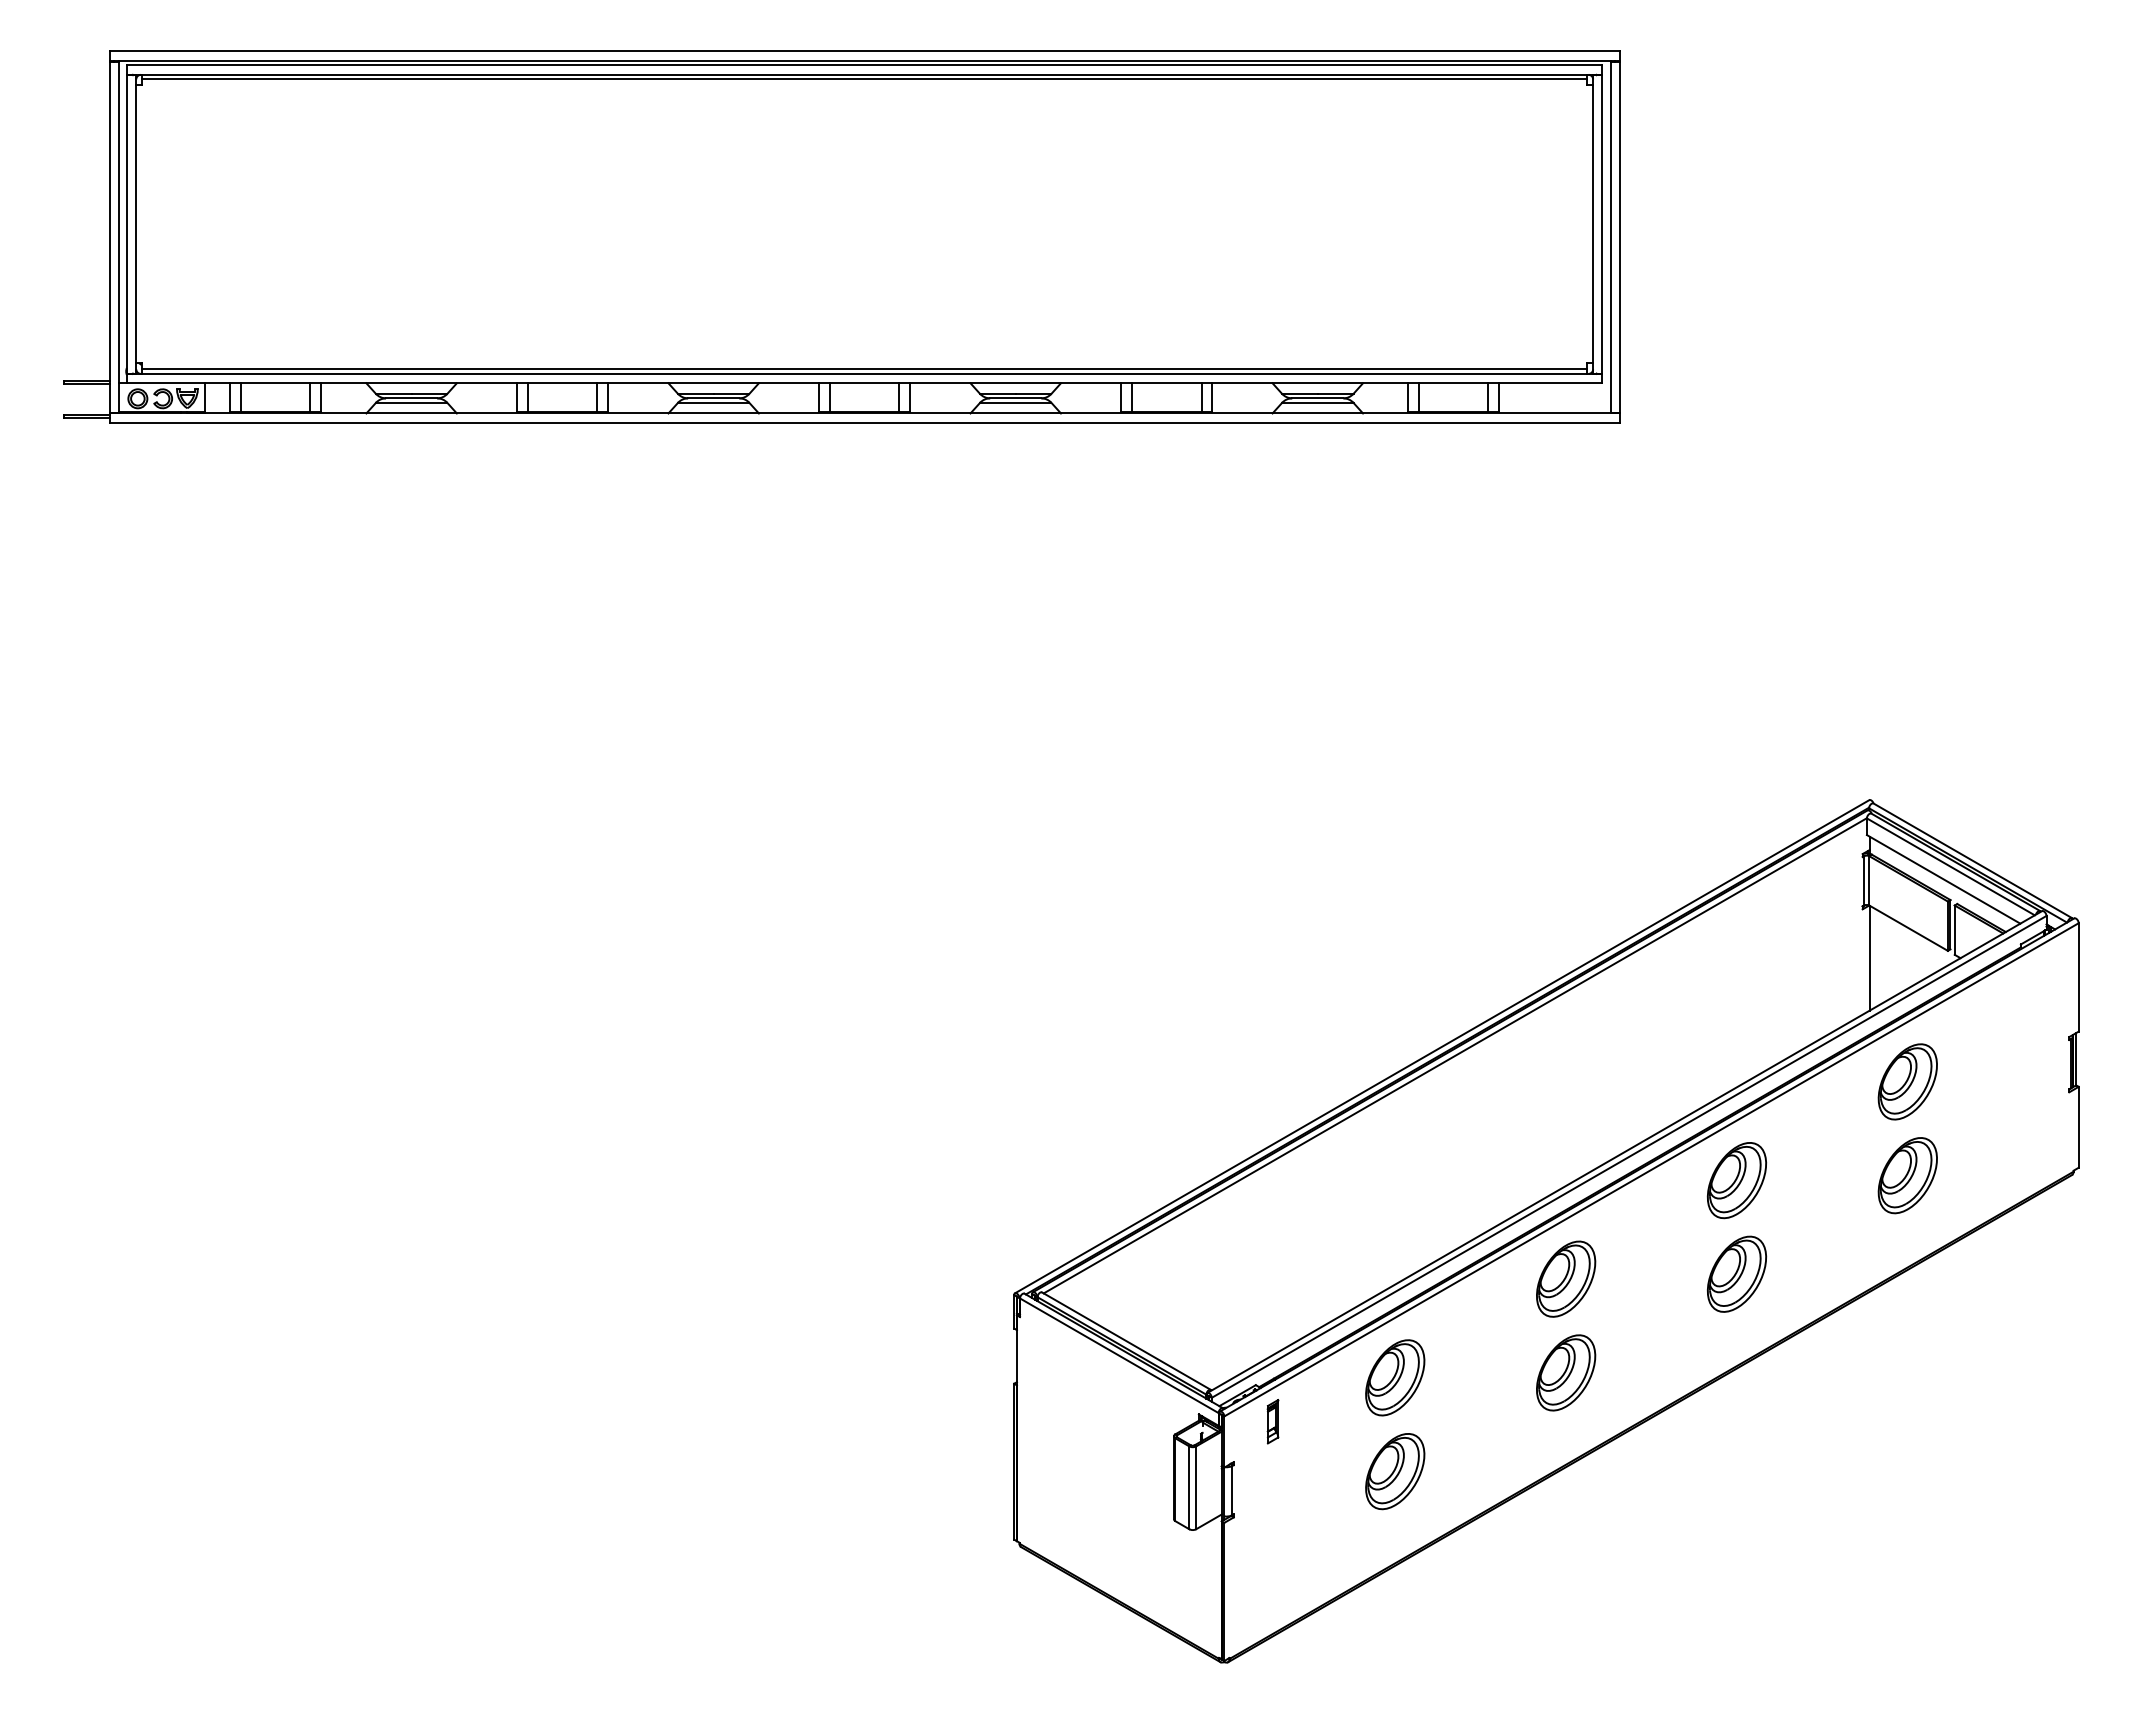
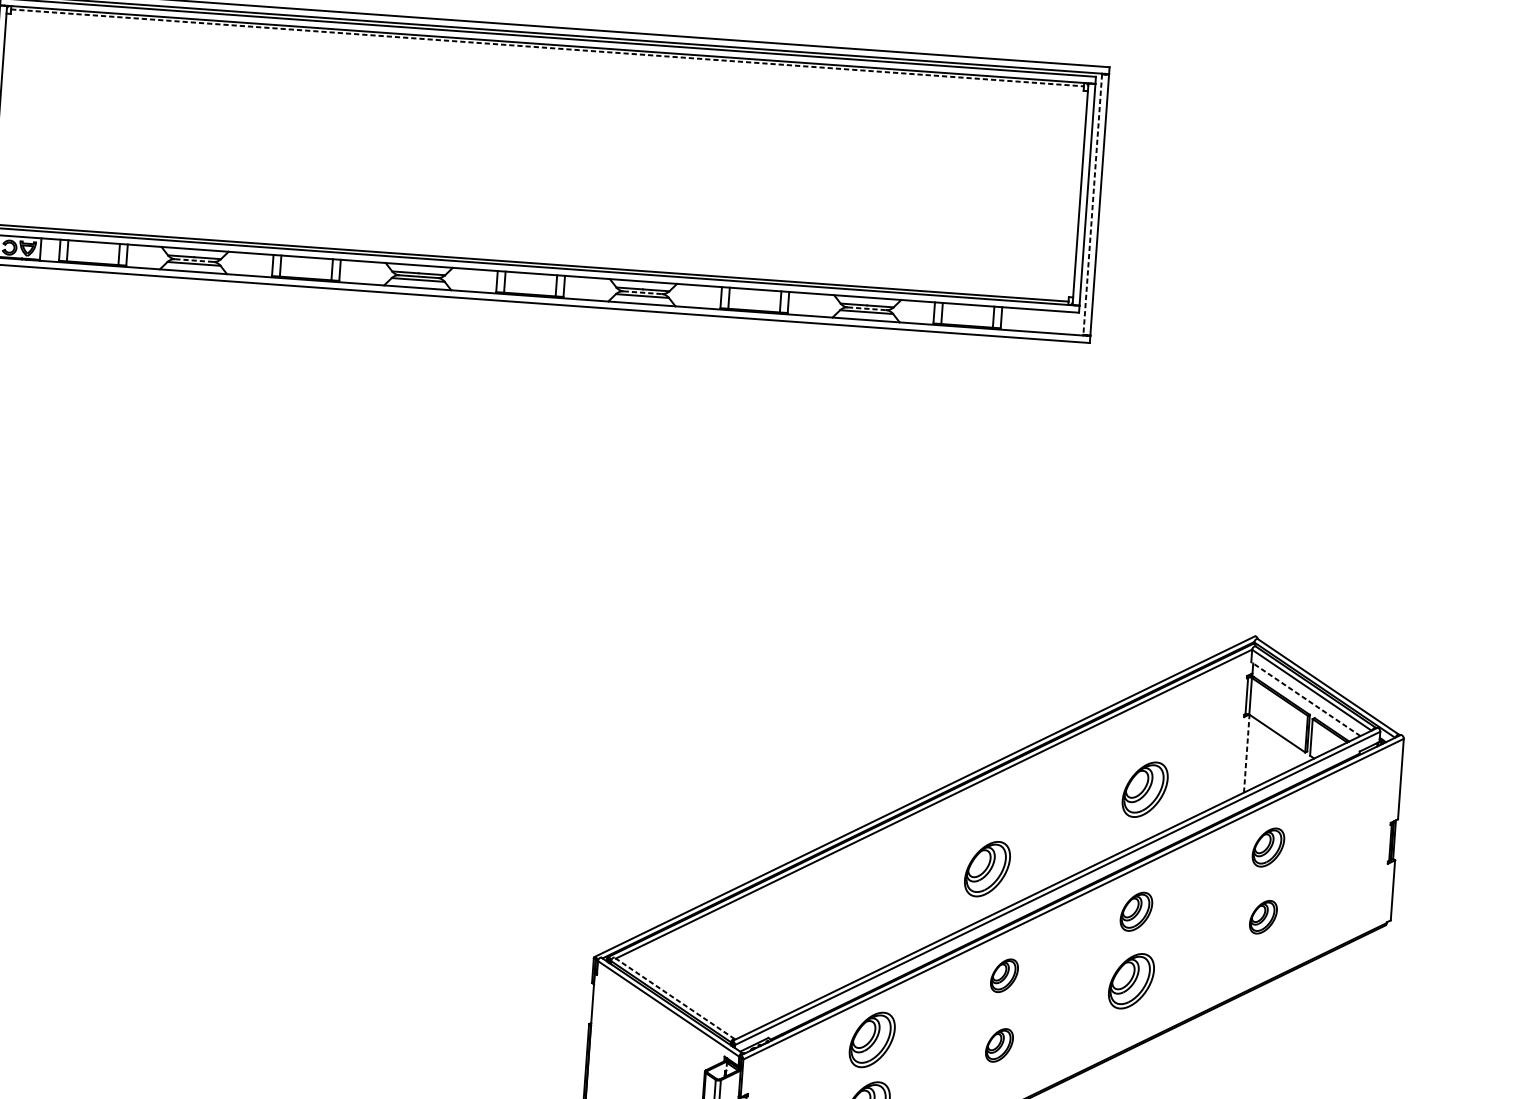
line: (864, 79) -> (547, 47), solid -> dashed
line: (1610, 237) -> (1092, 204), solid -> dashed
line: (411, 398) -> (194, 260), solid -> dashed
line: (1015, 398) -> (642, 292), solid -> dashed
line: (1317, 398) -> (866, 308), solid -> dashed
line: (1943, 879) -> (1305, 699), solid -> dashed
line: (1869, 957) -> (1246, 753), solid -> dashed
part: (1736, 1015) -> (1144, 789), added
part: (1907, 1081) -> (1268, 847), size x0.7
part: (1533, 1137) -> (987, 868), added
part: (1907, 1175) -> (1263, 917), size x0.6
part: (1736, 1180) -> (1136, 911), size x0.7
part: (1566, 1278) -> (1004, 975), size x0.6
line: (1126, 1340) -> (674, 997), solid -> dashed
part: (1566, 1372) -> (999, 1045), size x0.6
part: (1272, 1421) -> (778, 1065), removed

